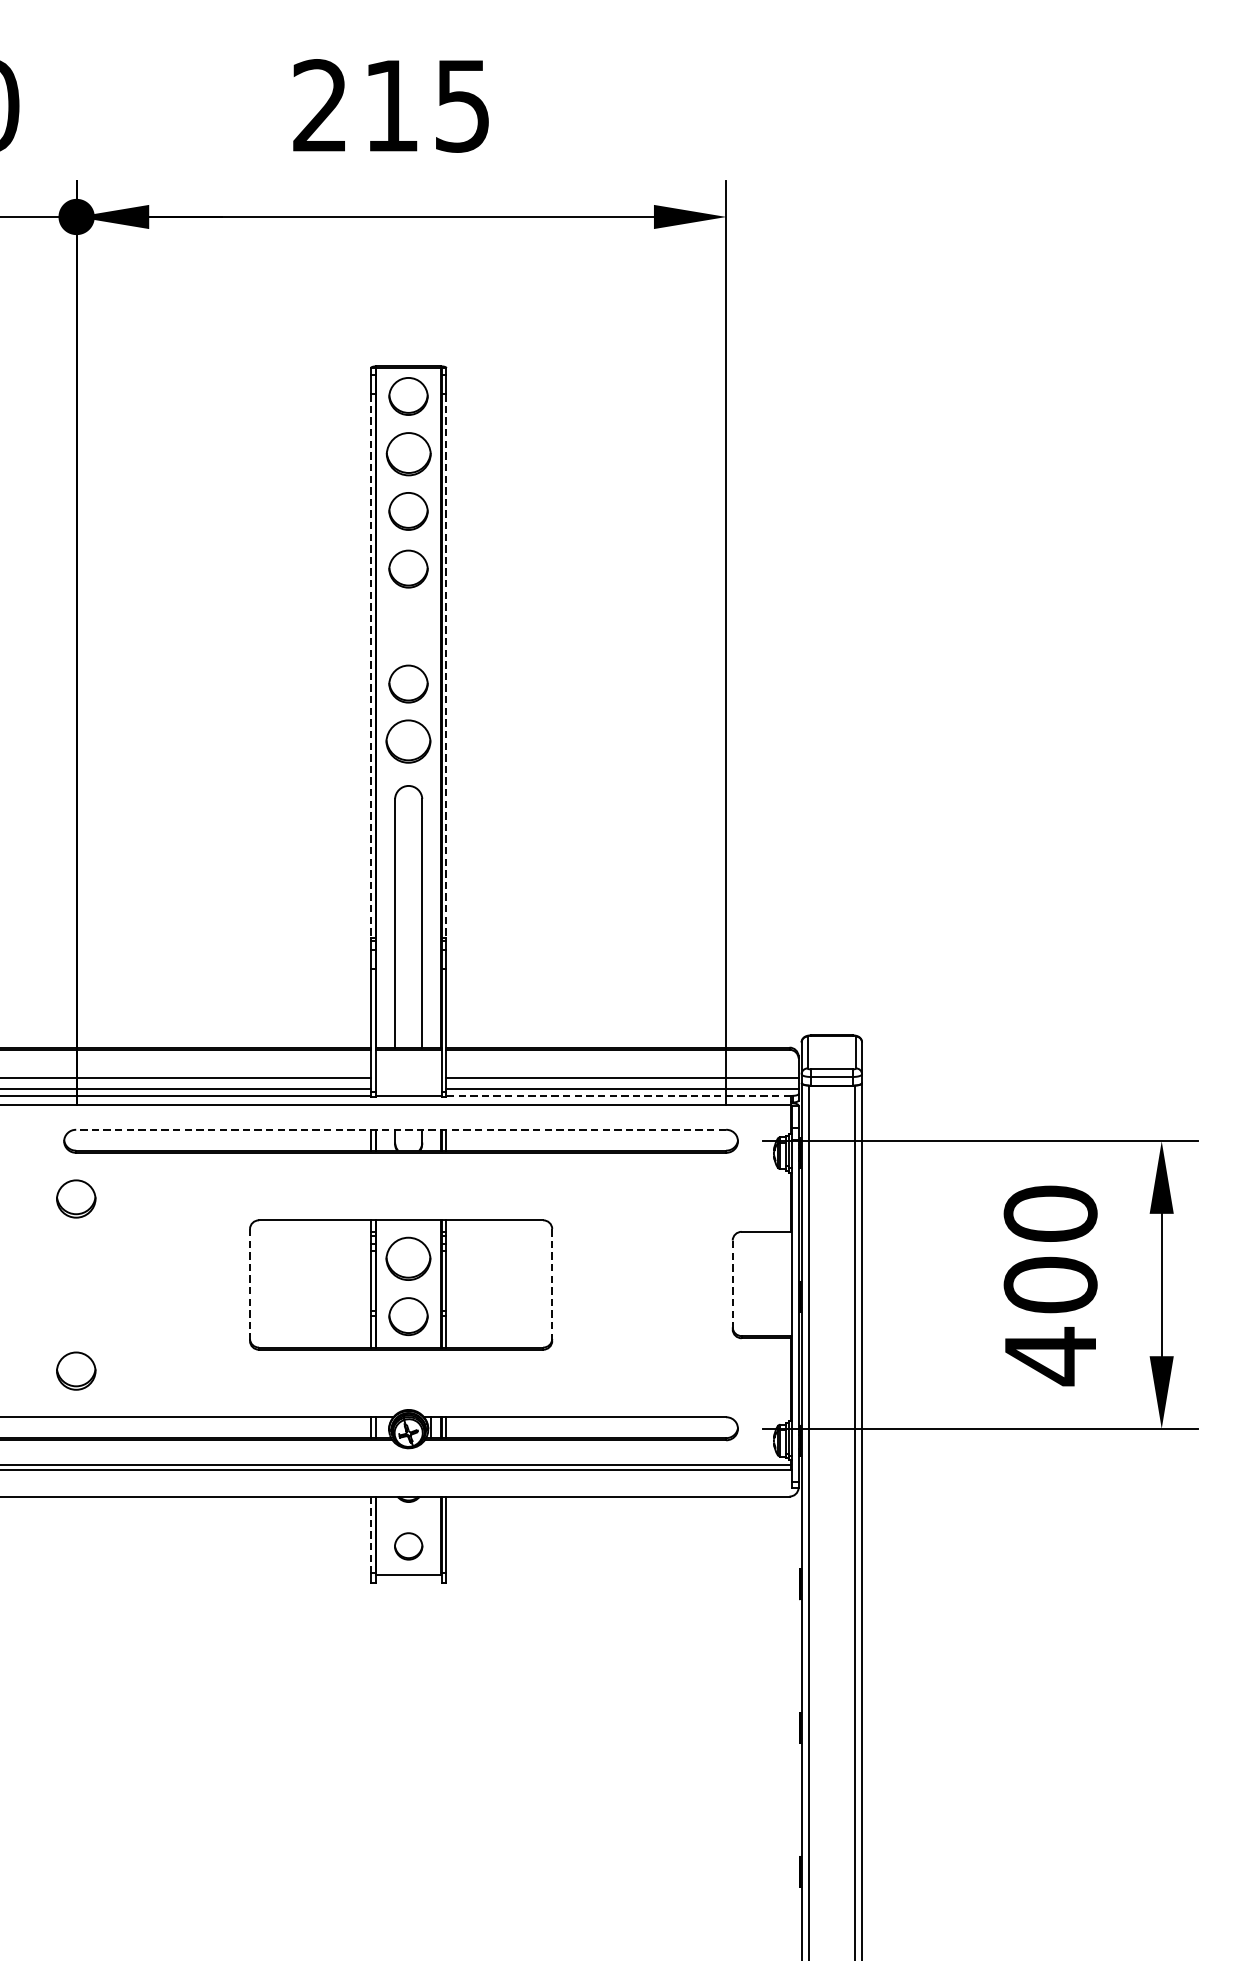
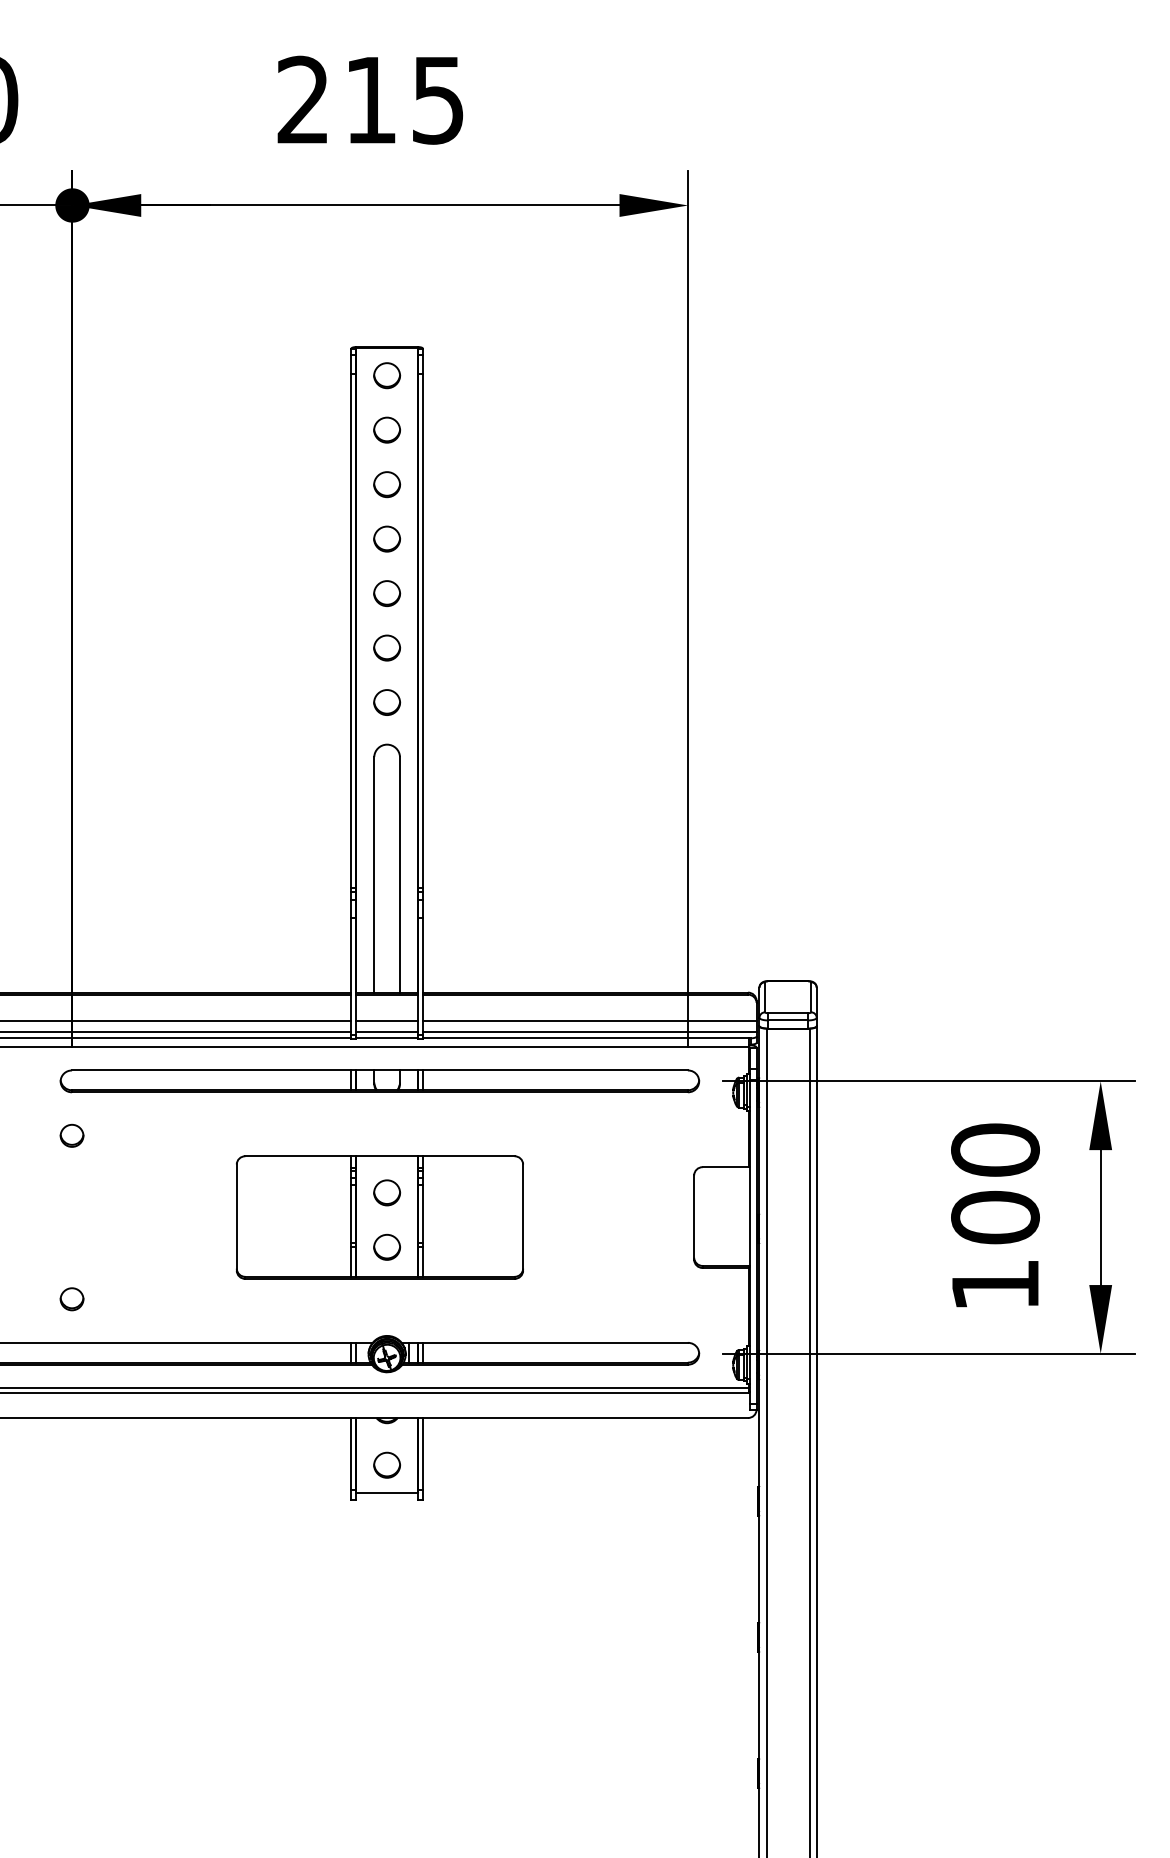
part: (409, 396) -> (387, 375), size x0.71
part: (408, 453) -> (386, 429), size x0.62
part: (409, 511) -> (387, 484), size x0.71
part: (409, 568) -> (387, 538), size x0.71
part: (409, 626) -> (387, 593), added
line: (371, 666) -> (351, 631), dashed -> solid
line: (446, 666) -> (422, 631), dashed -> solid
part: (409, 683) -> (387, 647), size x0.71
part: (409, 741) -> (387, 702), size x0.62
line: (408, 1078) -> (386, 1021), added
line: (408, 1088) -> (386, 1031), added
line: (618, 1096) -> (585, 1038), dashed -> solid
line: (400, 1129) -> (379, 1070), dashed -> solid
part: (75, 1198) -> (71, 1135), size x0.62
part: (409, 1258) -> (387, 1192), size x0.62
line: (552, 1284) -> (523, 1217), dashed -> solid
line: (733, 1284) -> (694, 1217), dashed -> solid
line: (249, 1286) -> (236, 1218), dashed -> solid
part: (409, 1315) -> (387, 1246), size x0.71
text: (1050, 1356) -> (995, 1285), 400 -> 100
part: (75, 1371) -> (71, 1299), size x0.62
line: (371, 1535) -> (351, 1454), dashed -> solid

